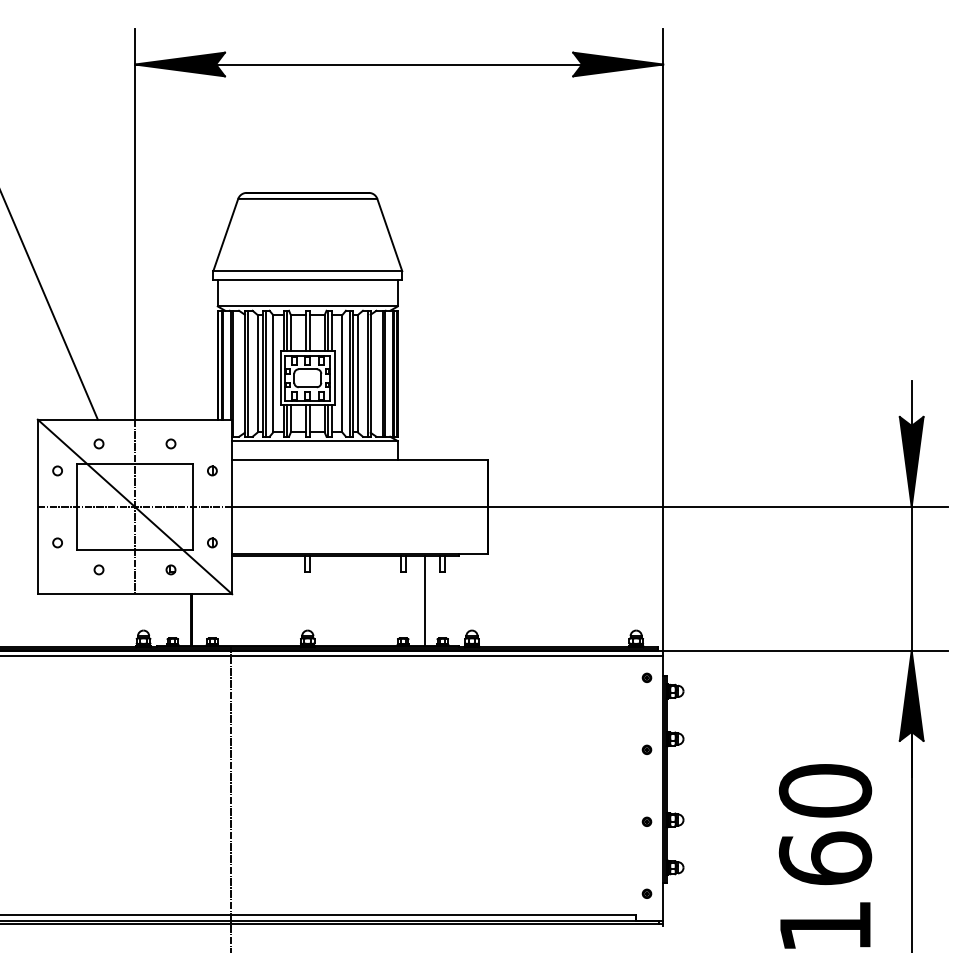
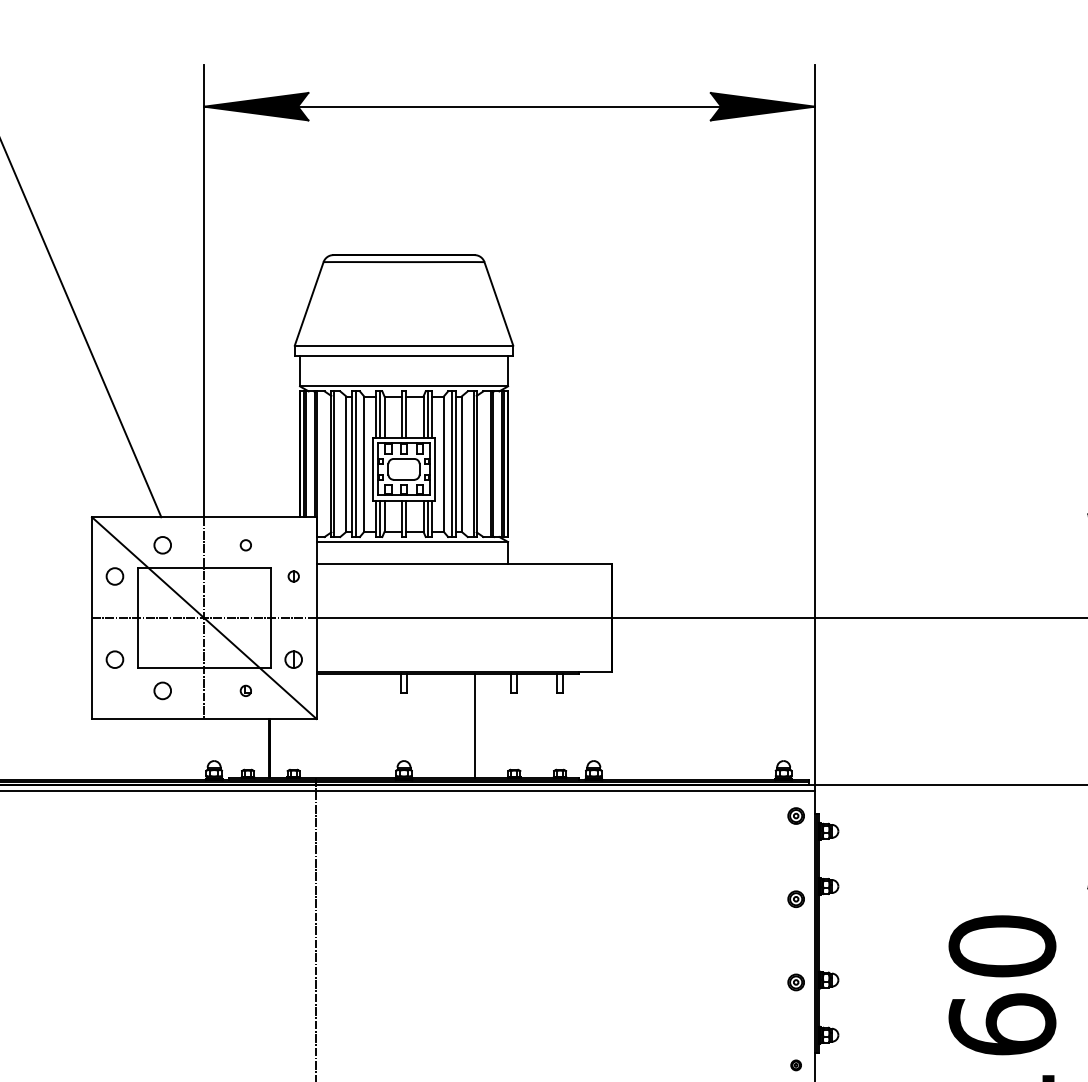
circle: (98, 443) -> (162, 544), size x1.6
circle: (57, 470) -> (114, 576), size x1.6
circle: (57, 542) -> (114, 659), size x1.6
part: (212, 542) -> (293, 659), size x1.6
circle: (98, 569) -> (162, 690), size x1.6
line: (424, 600) -> (474, 726), moved
part: (646, 677) -> (795, 815), size x1.6
part: (646, 749) -> (795, 898), size x1.6
part: (646, 821) -> (795, 981), size x1.6

